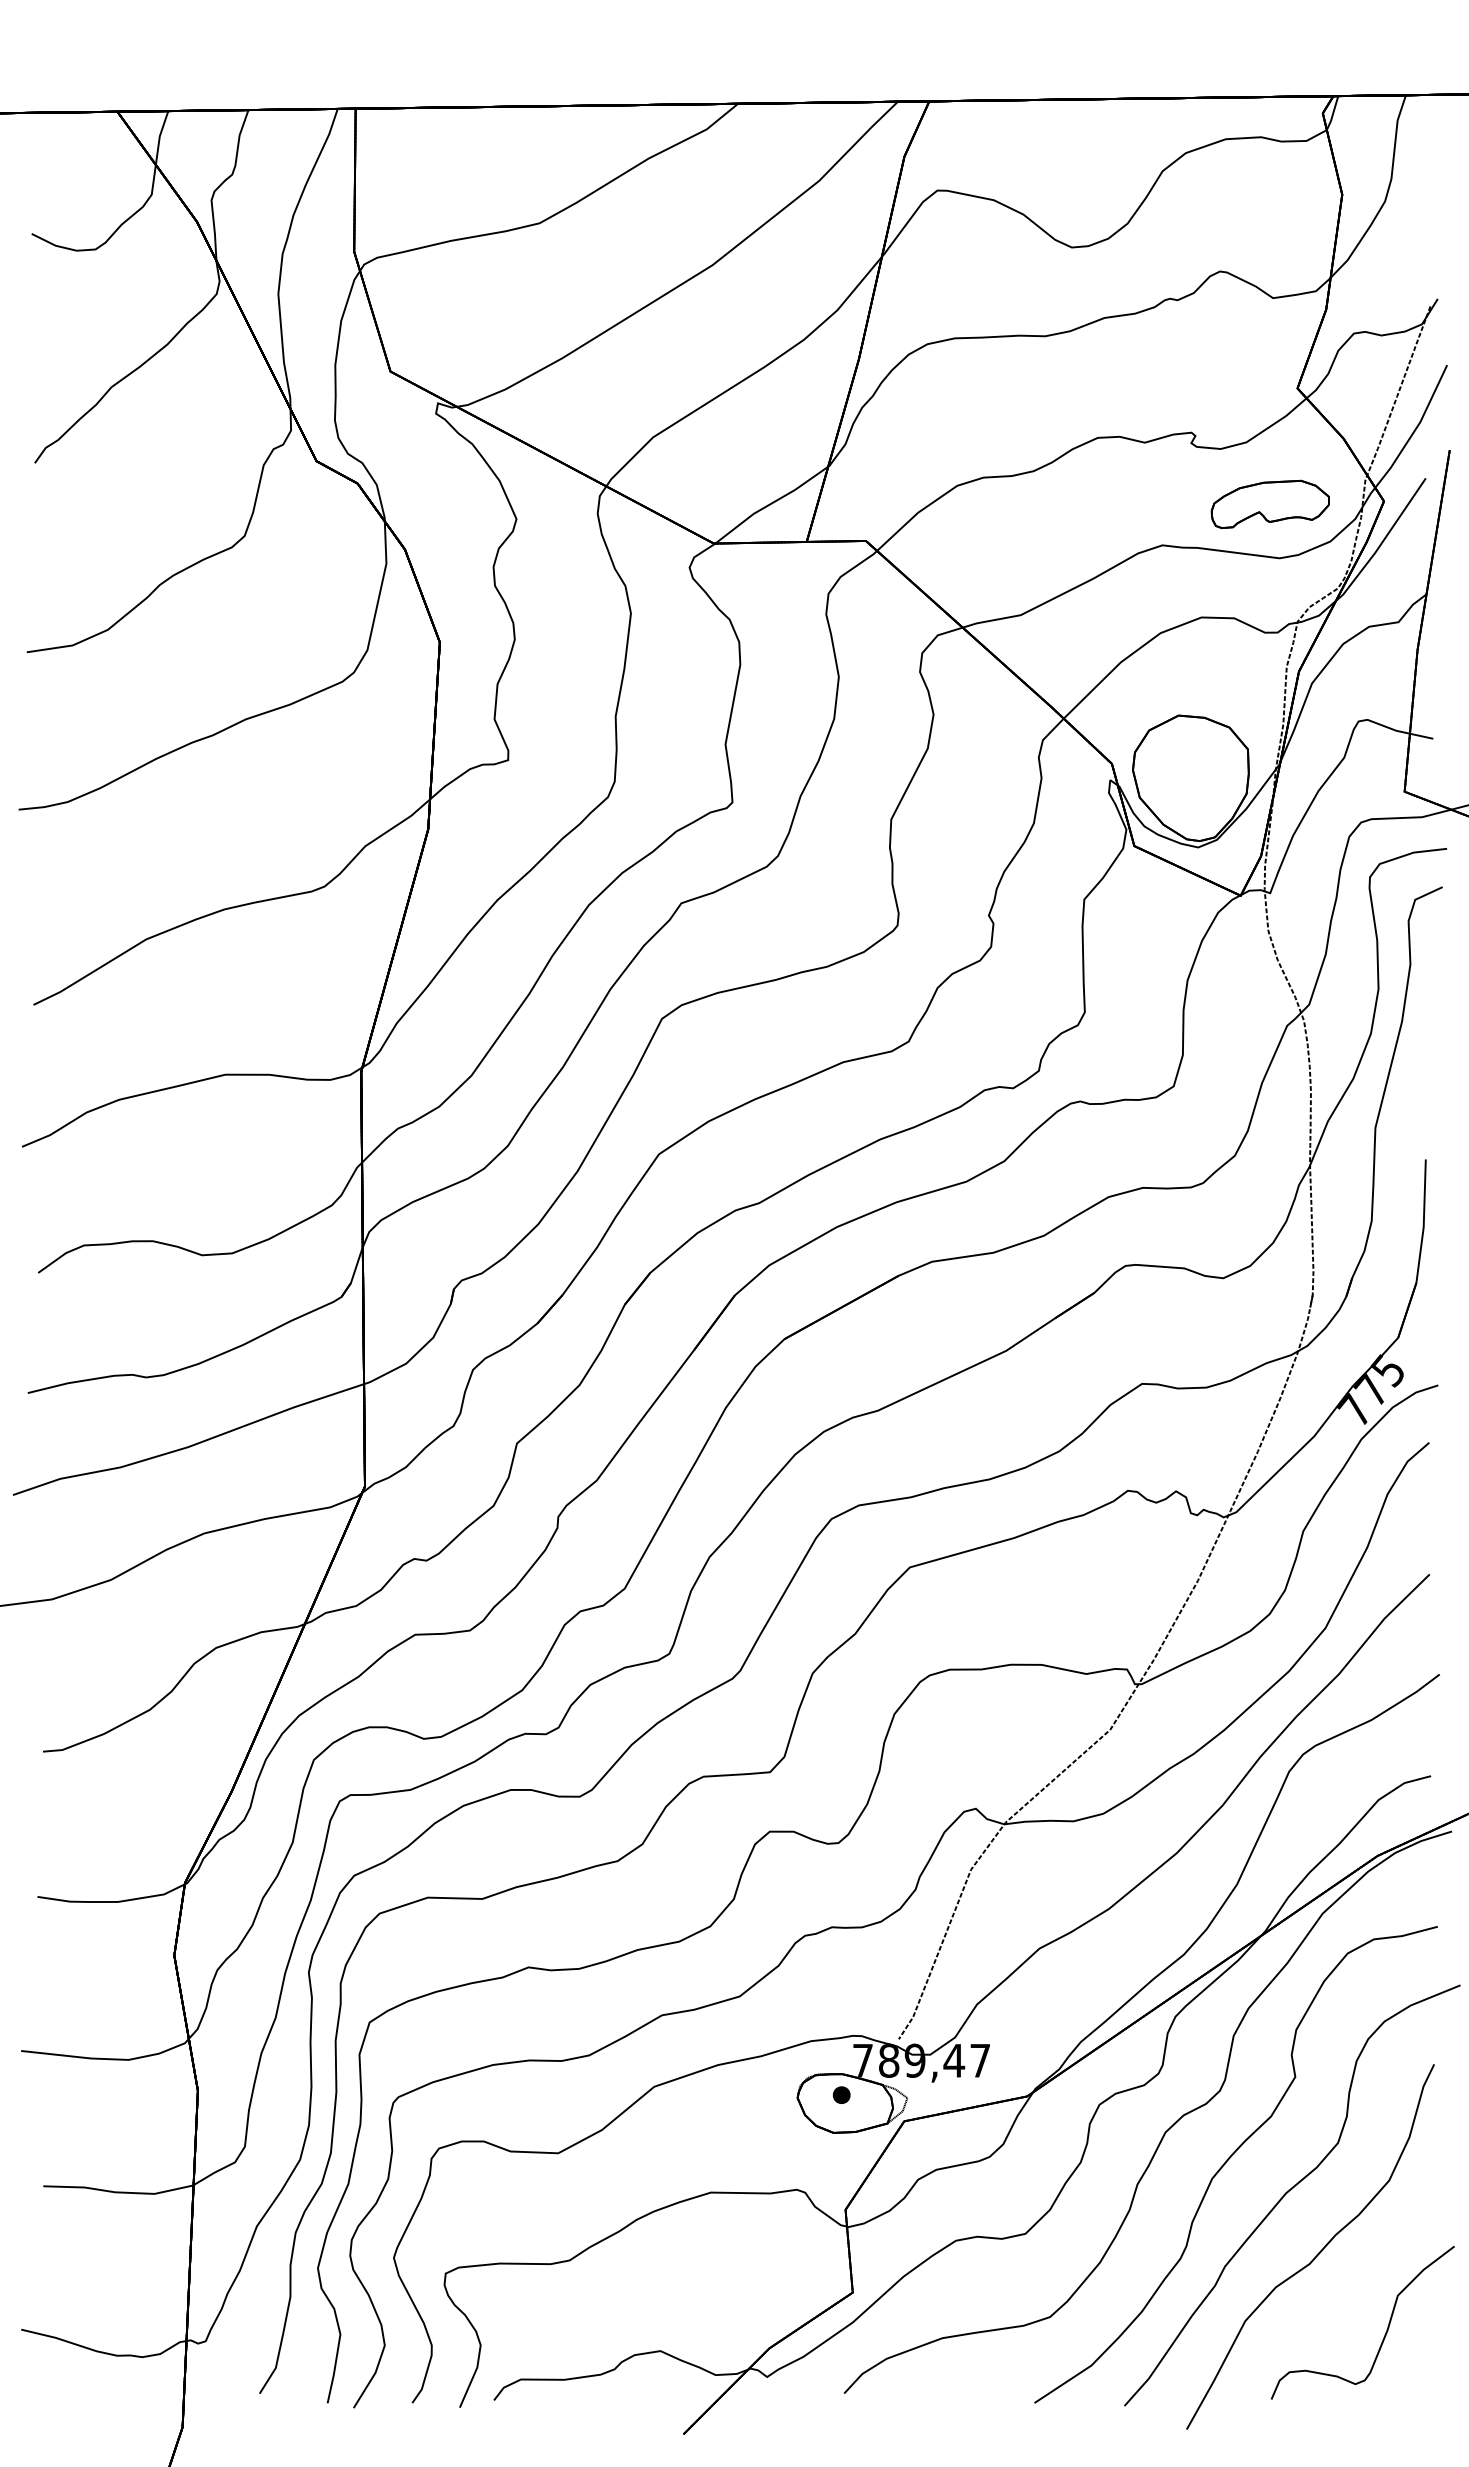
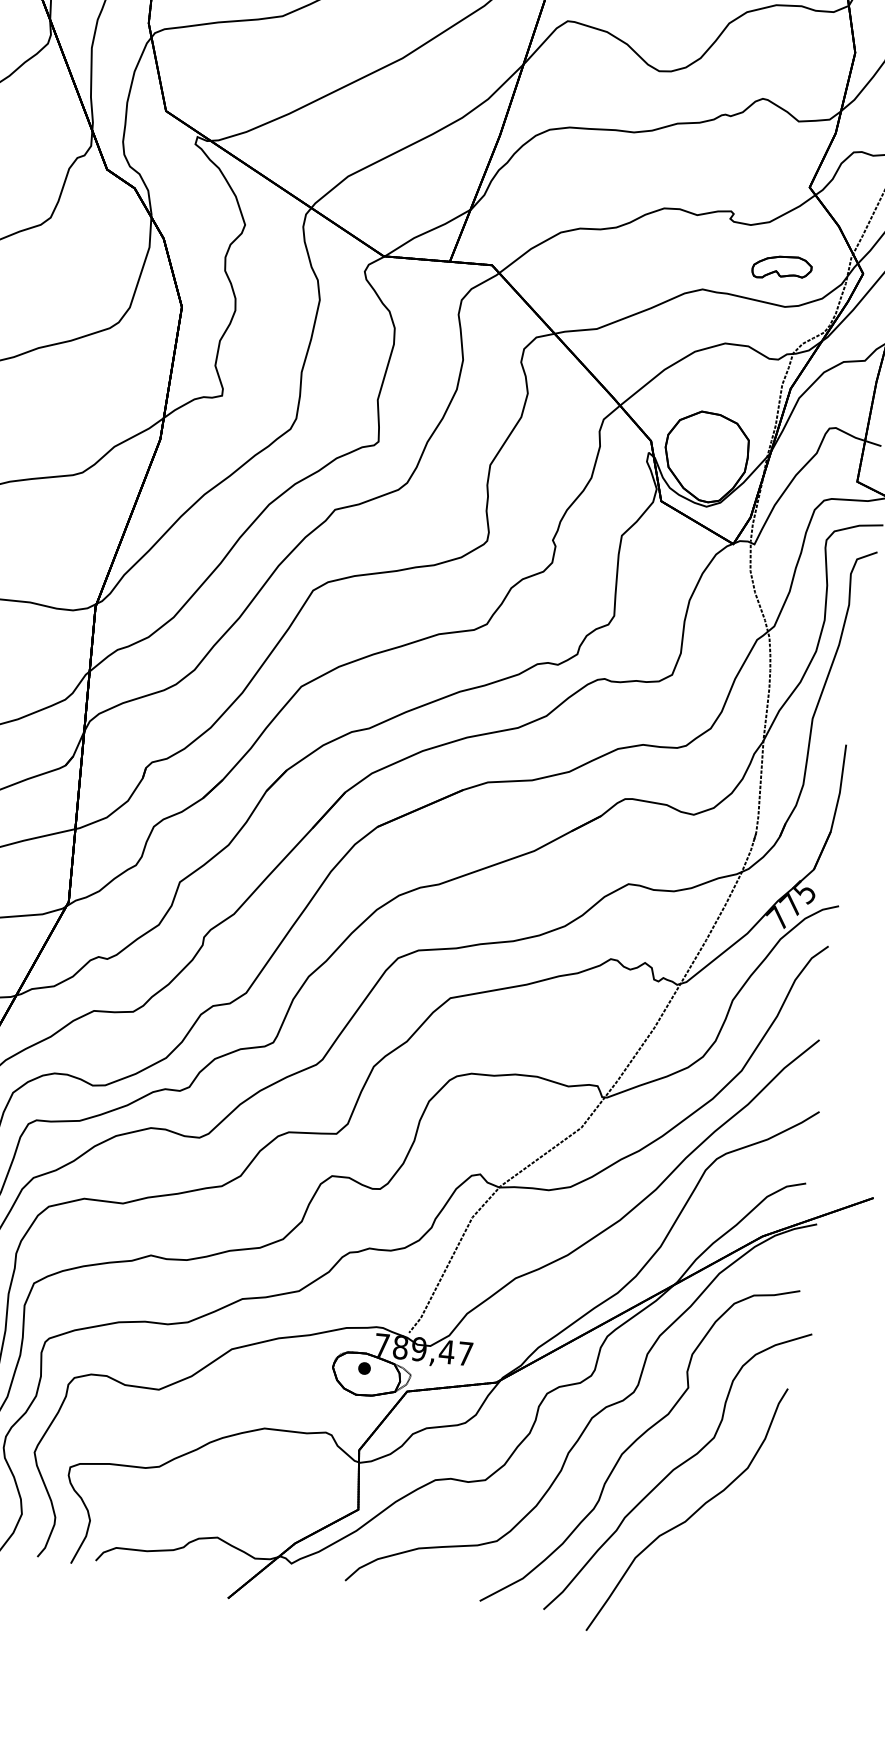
part: (1269, 503) -> (781, 267), size x0.7
part: (1386, 2329) -> (735, 1573), removed

